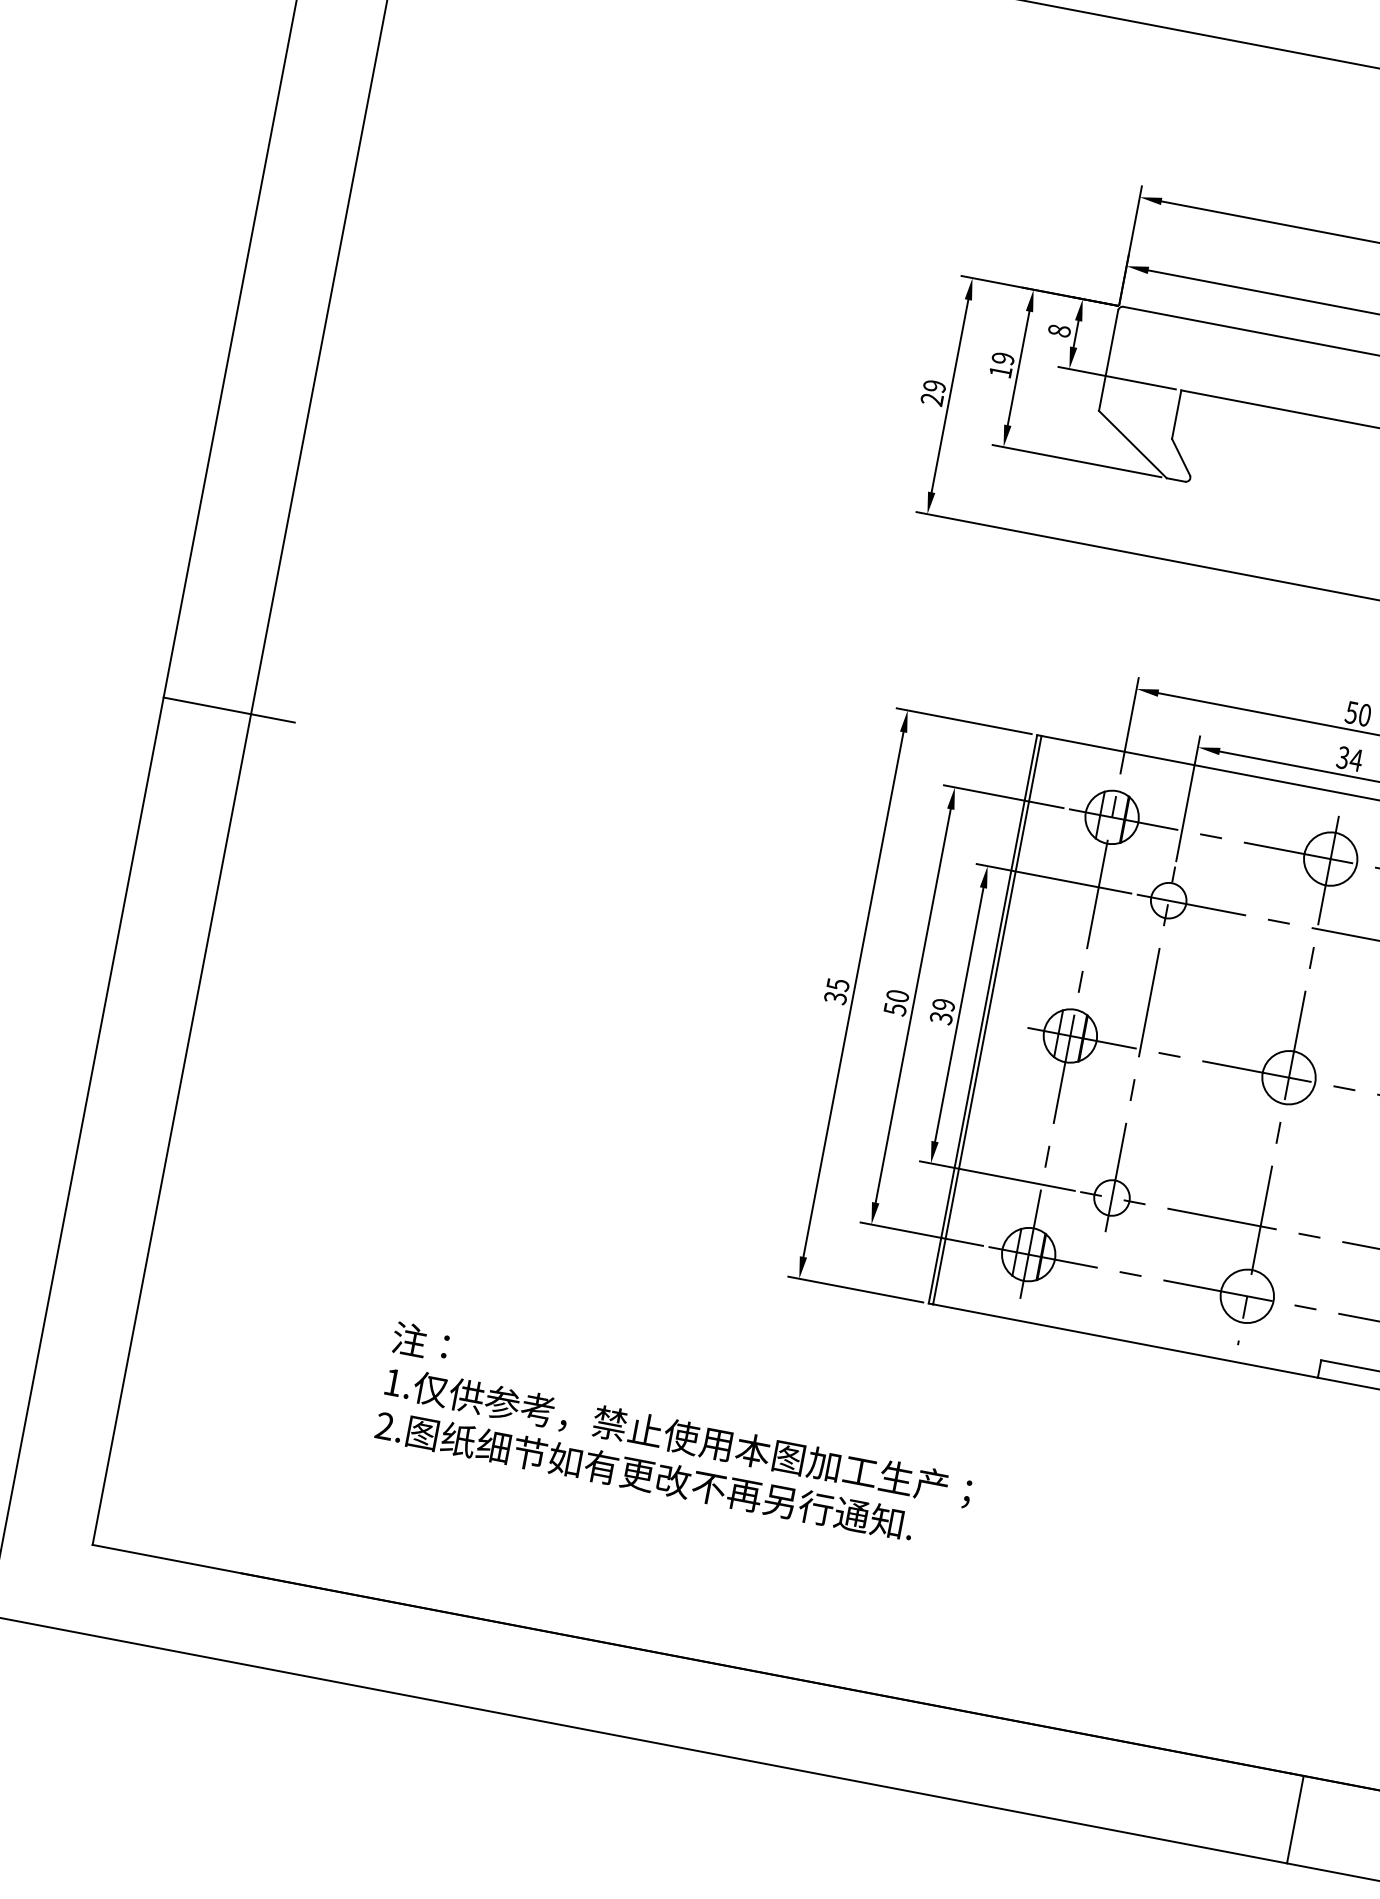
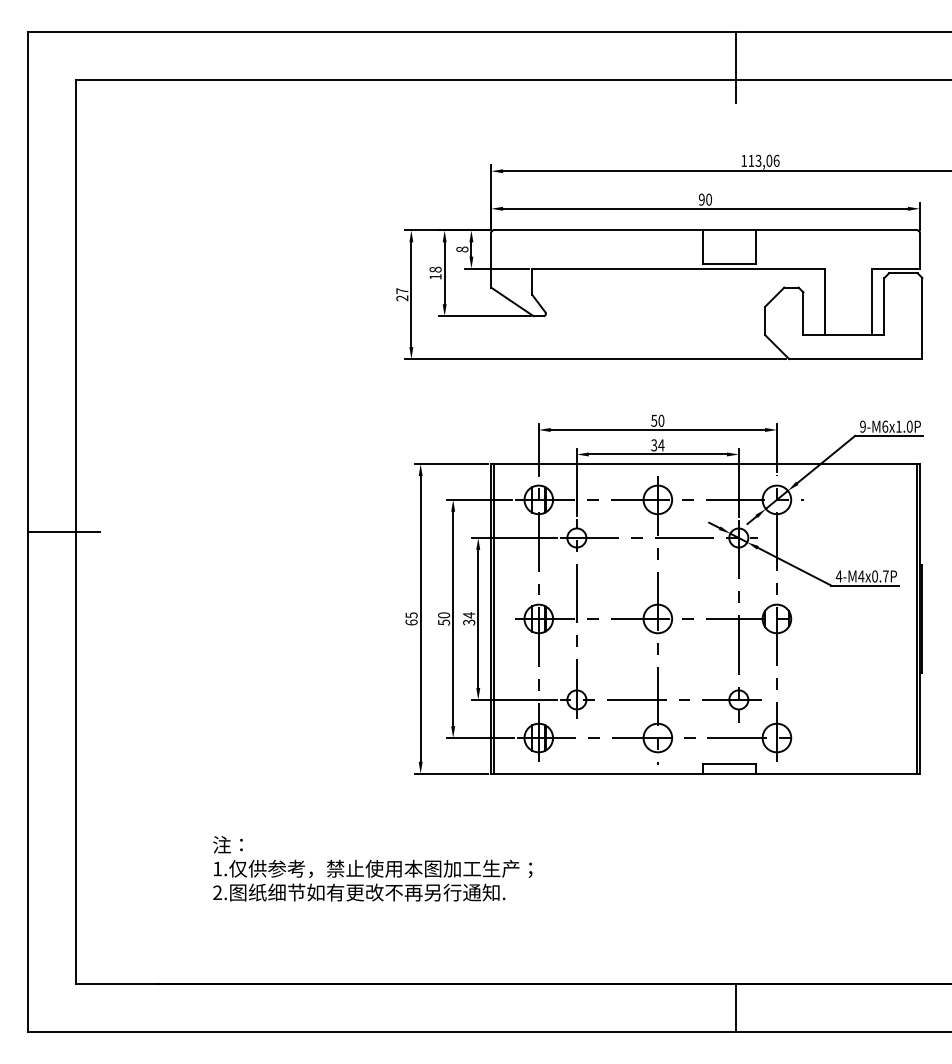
text: (1003, 358) -> (435, 269), 19 -> 18
text: (934, 387) -> (402, 291), 29 -> 27
text: (835, 997) -> (411, 622), 35 -> 65
text: (944, 1005) -> (469, 615), 39 -> 34

